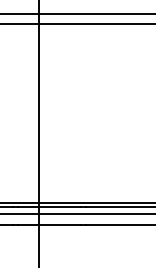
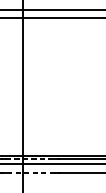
line: (49, 207) -> (30, 159), solid -> dashed
line: (49, 225) -> (30, 173), solid -> dashed

